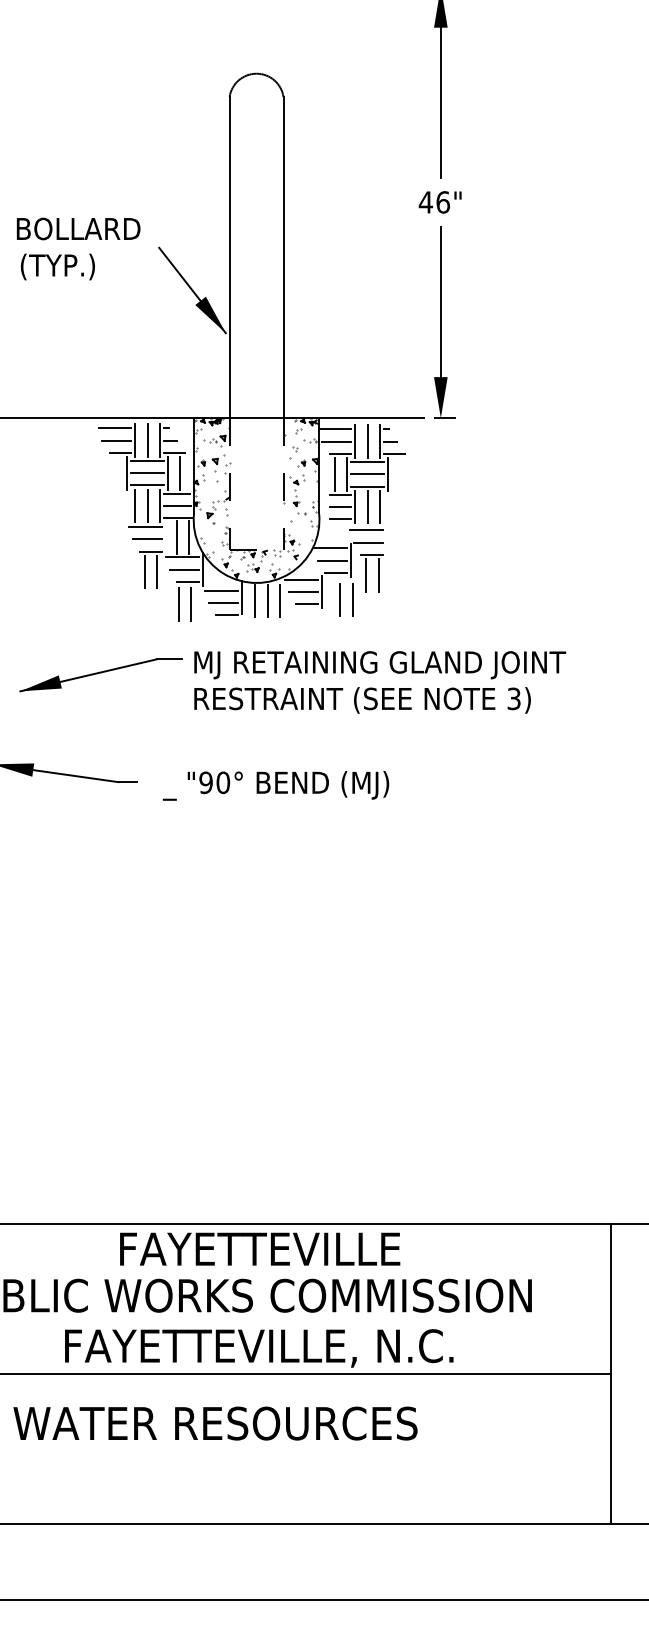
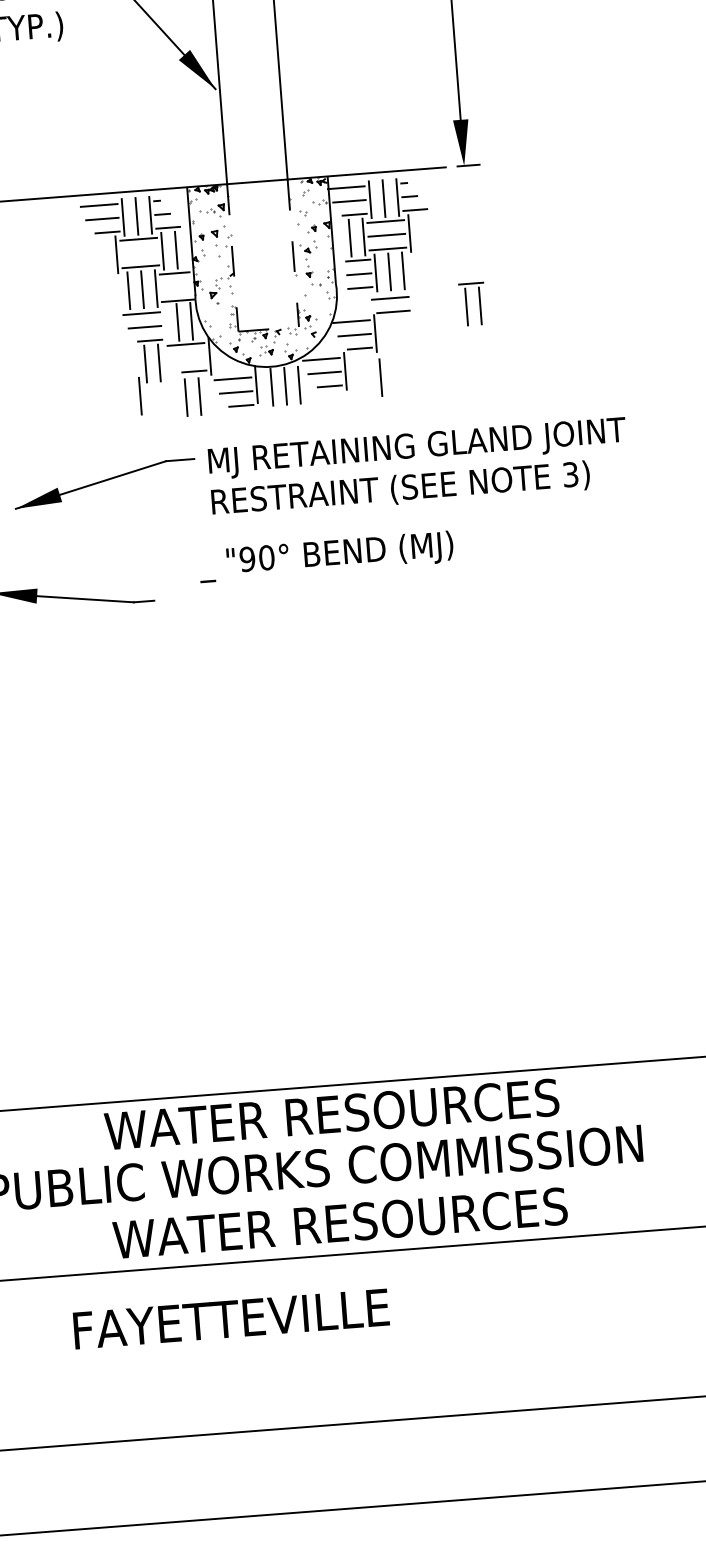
line: (147, 473) -> (139, 253), removed
line: (177, 505) -> (176, 286), removed
line: (183, 569) -> (188, 358), removed
part: (371, 573) -> (472, 304), moved
line: (339, 599) -> (139, 395), moved
text: (275, 785) -> (325, 556), moved
text: (259, 1249) -> (332, 1114), FAYETTEVILLE -> WATER RESOURCES
text: (259, 1348) -> (341, 1225), FAYETTEVILLE, N.C. -> WATER RESOURCES
text: (215, 1423) -> (298, 1313), WATER RESOURCES -> FAYETTEVILLE

